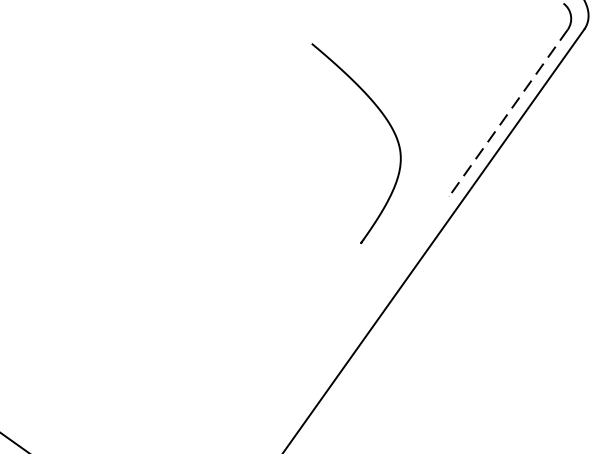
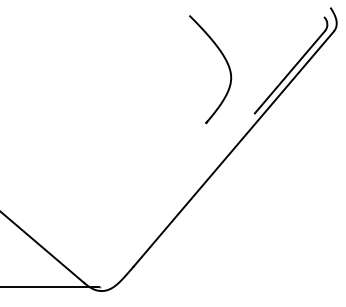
line: (507, 113) -> (289, 72), dashed -> solid
part: (387, 124) -> (225, 61), moved

